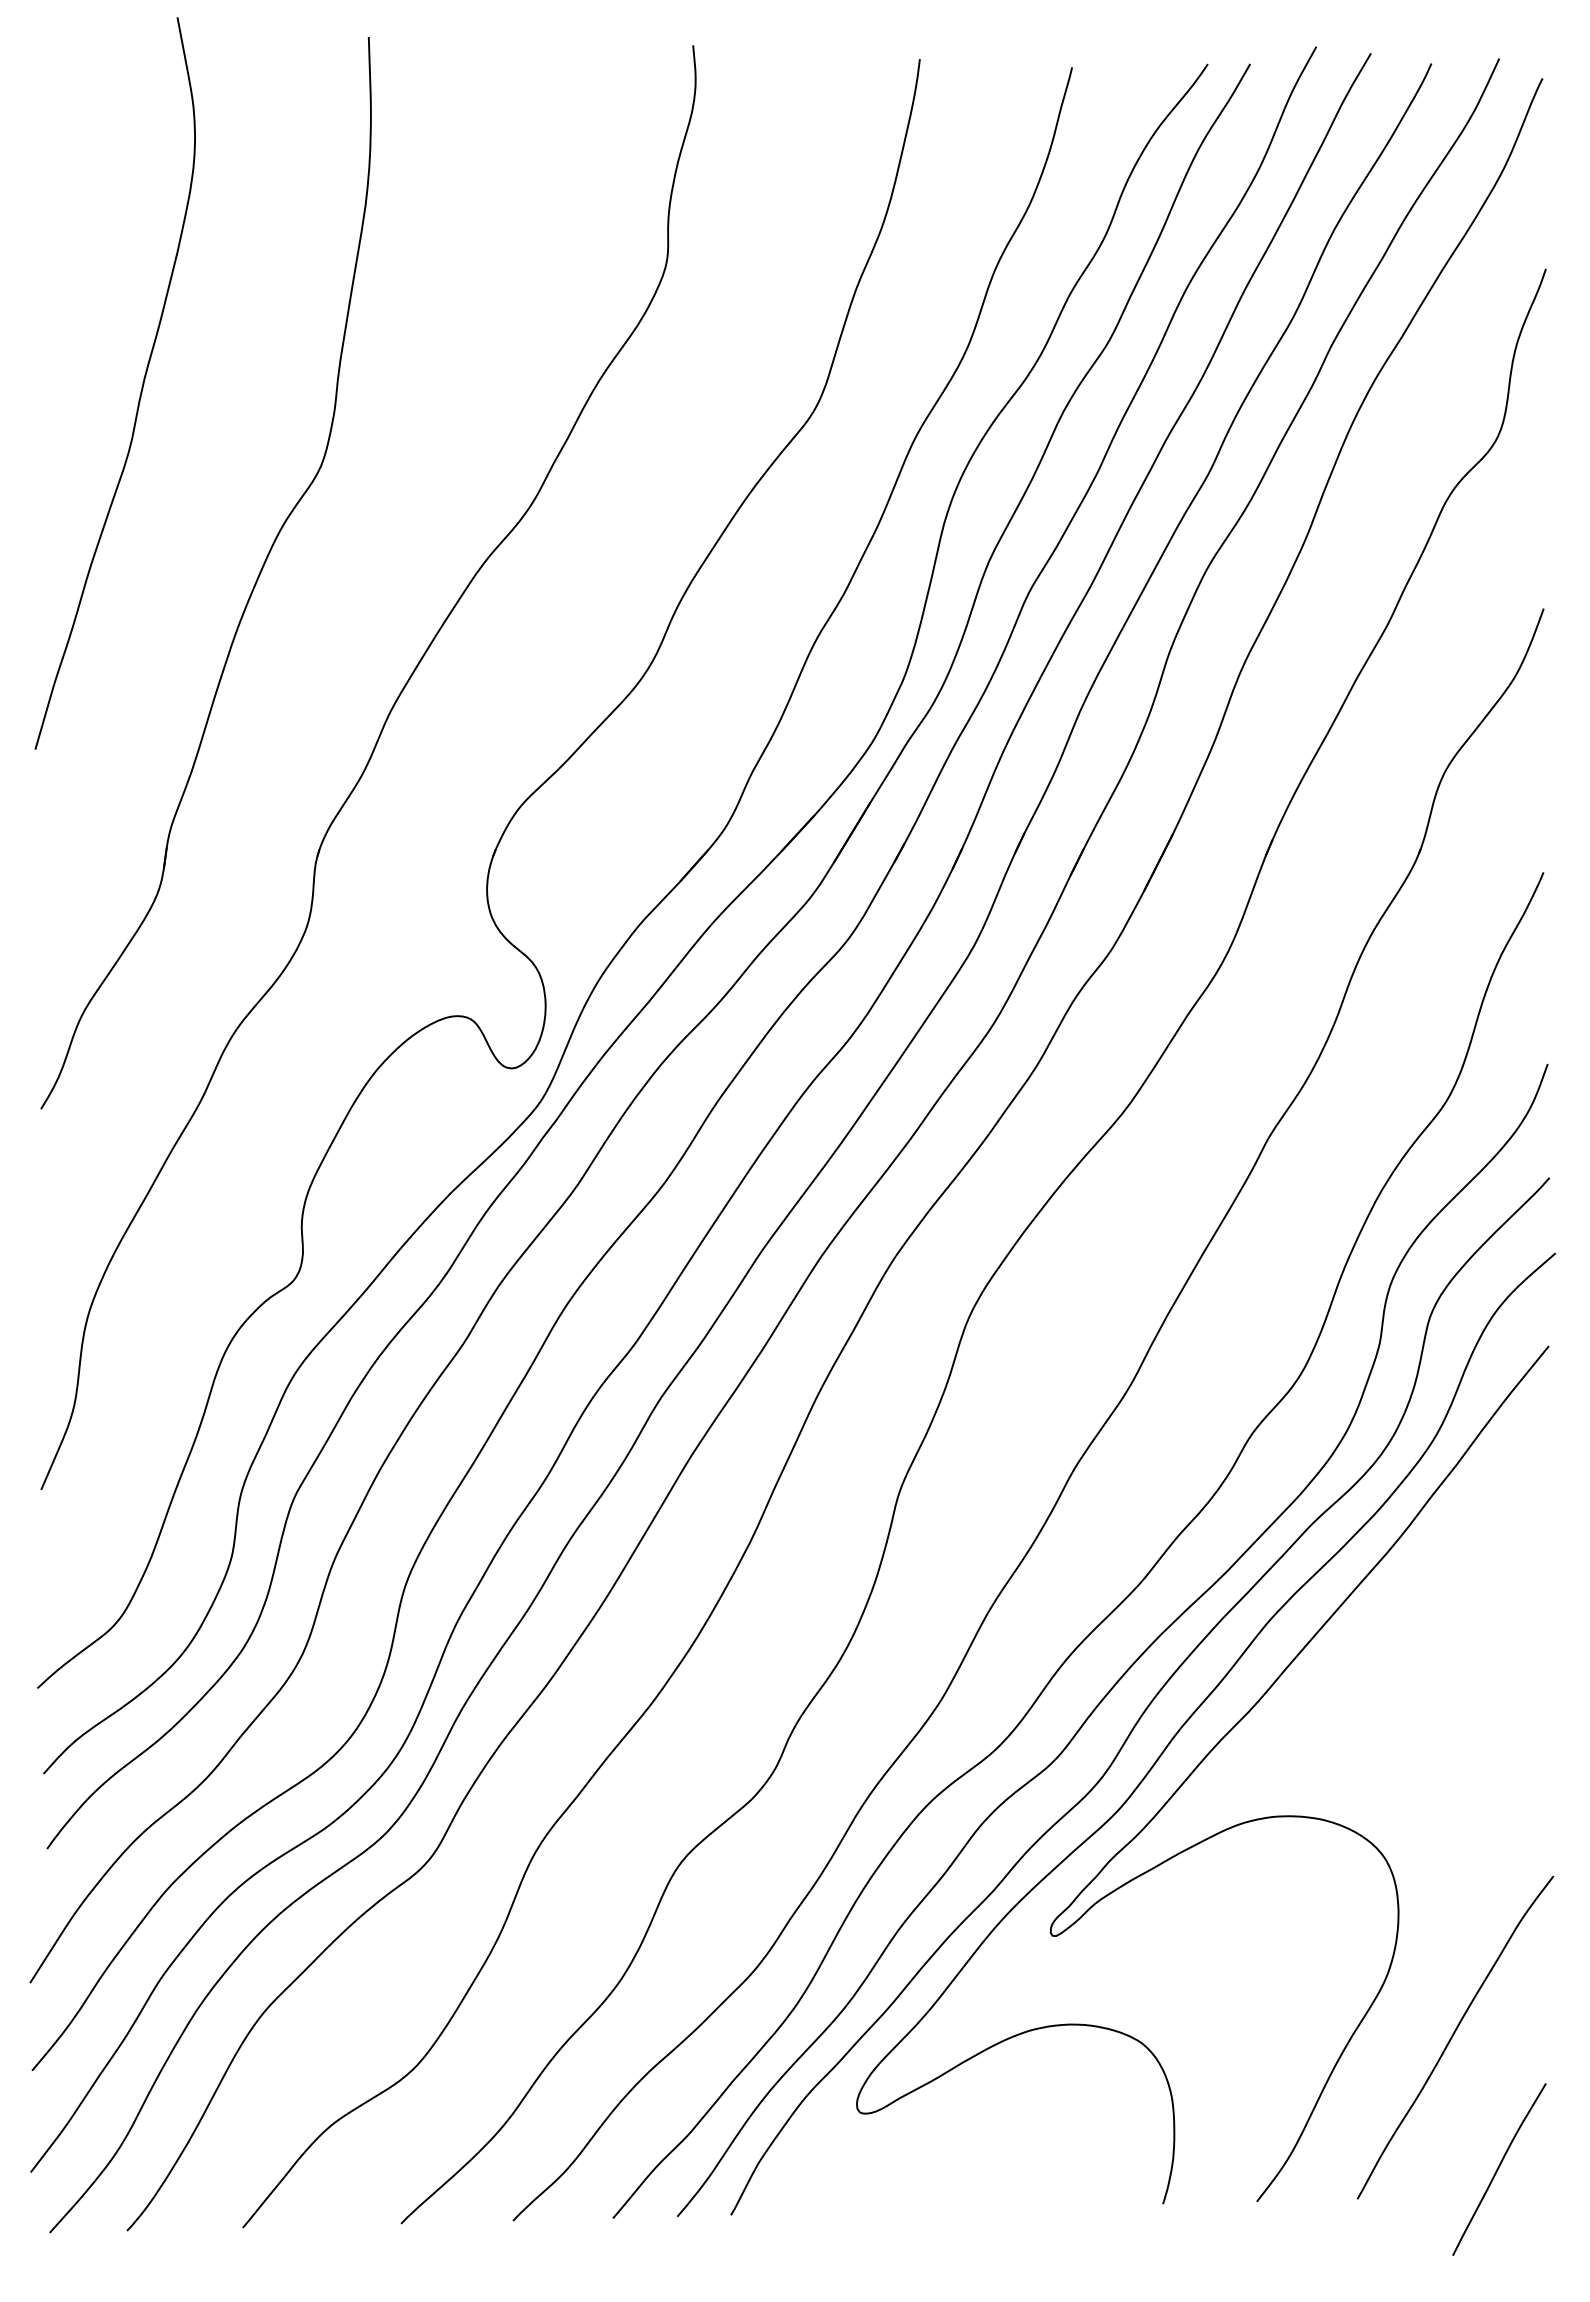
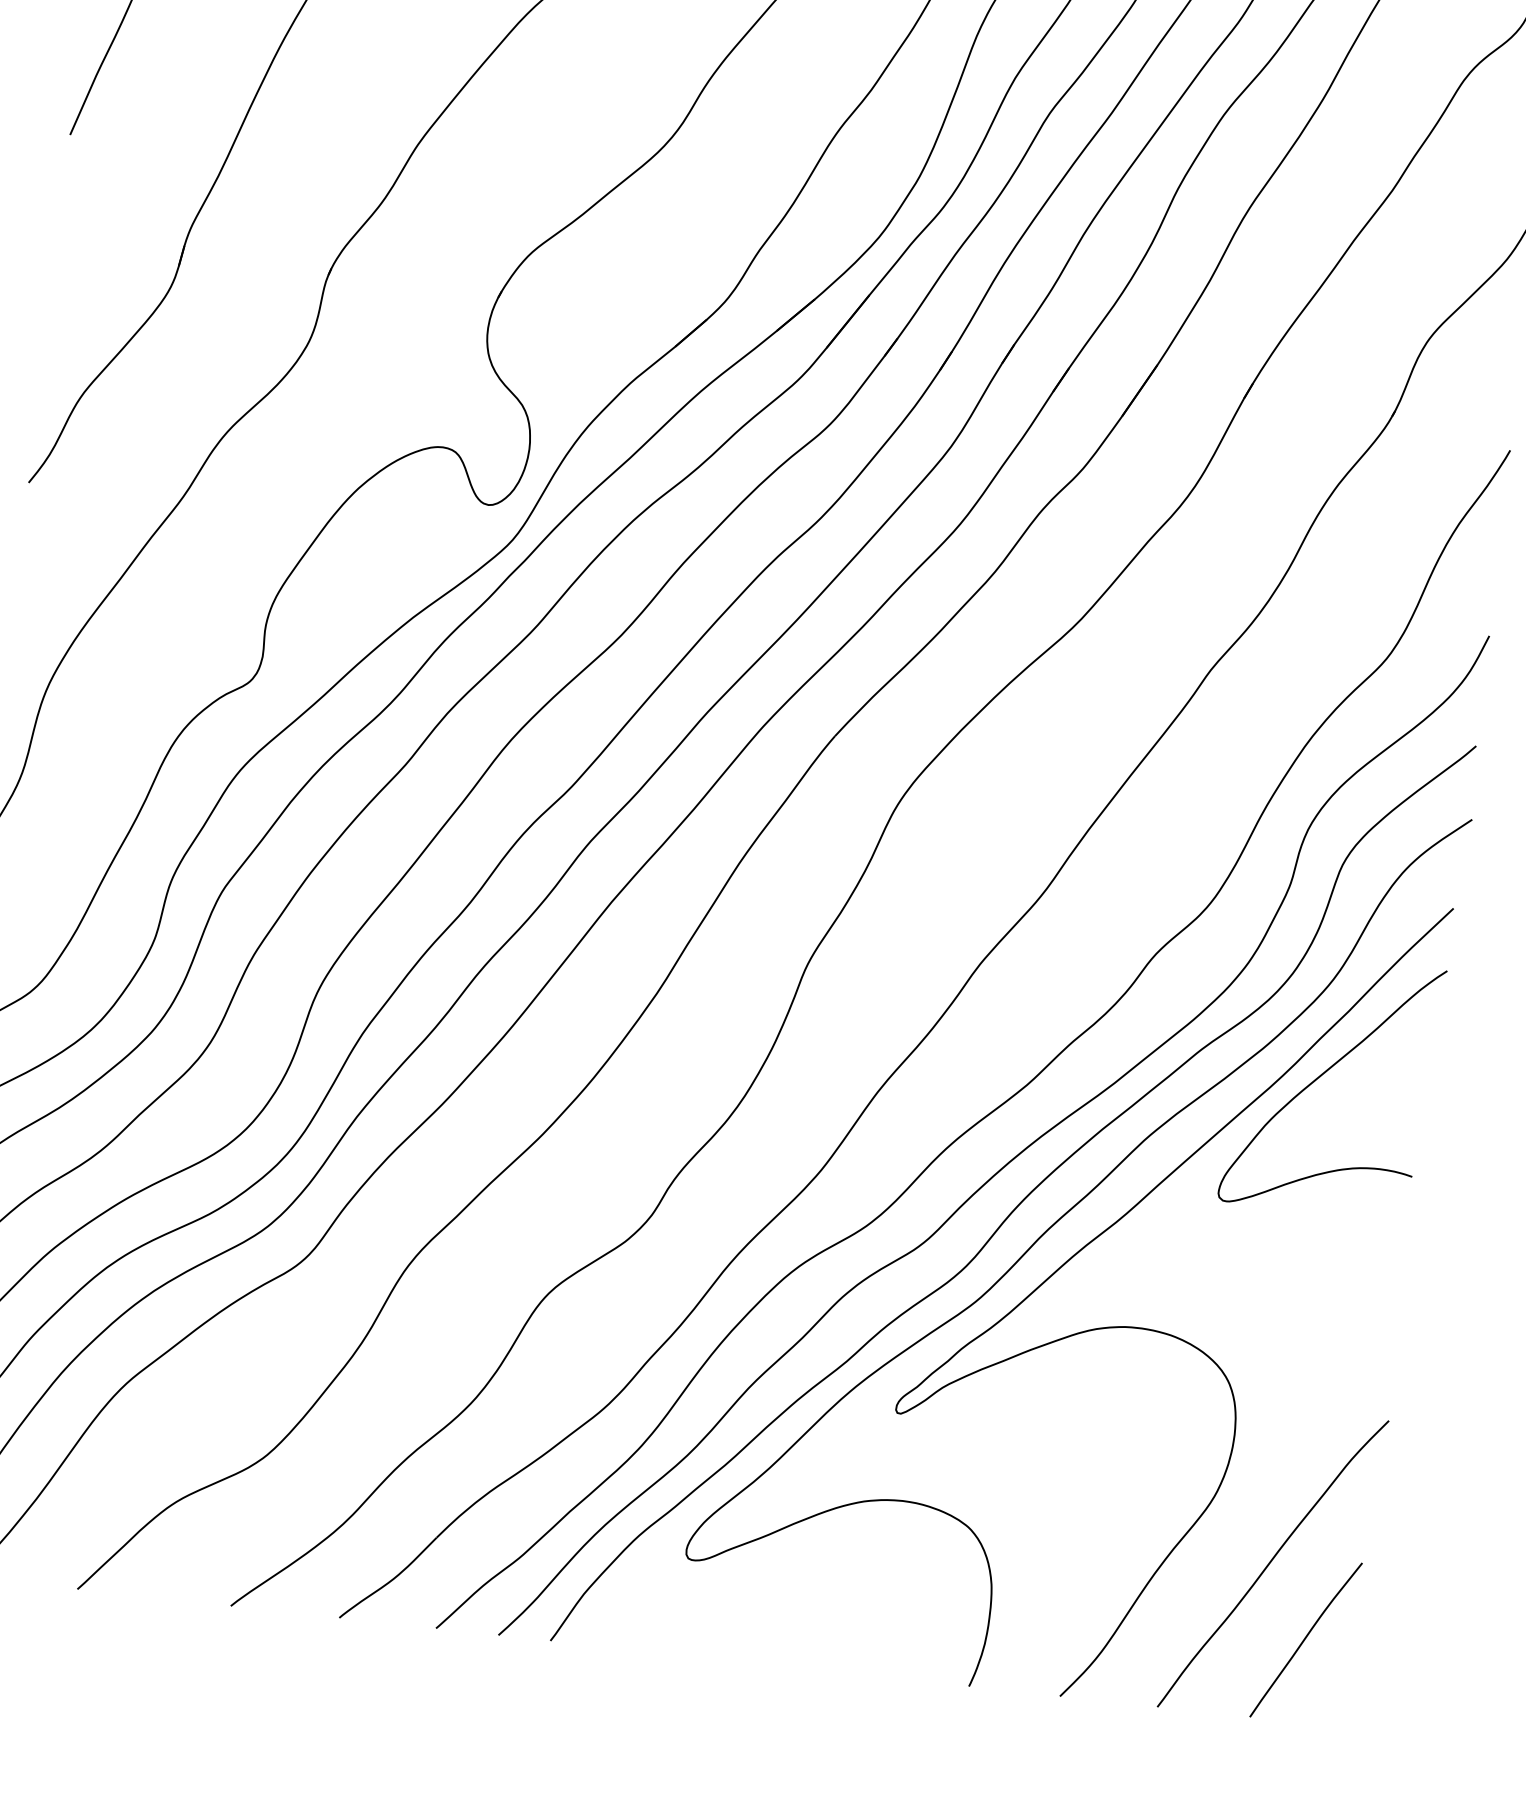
curve: (1439, 1533) -> (1323, 1075), added
curve: (1499, 2168) -> (1306, 1639), moved

